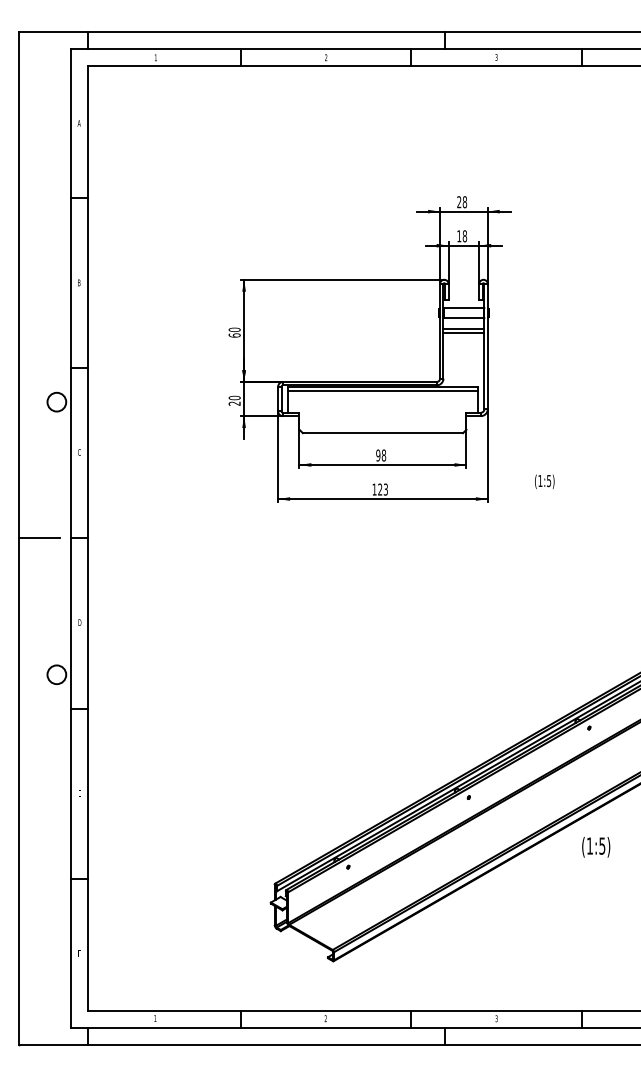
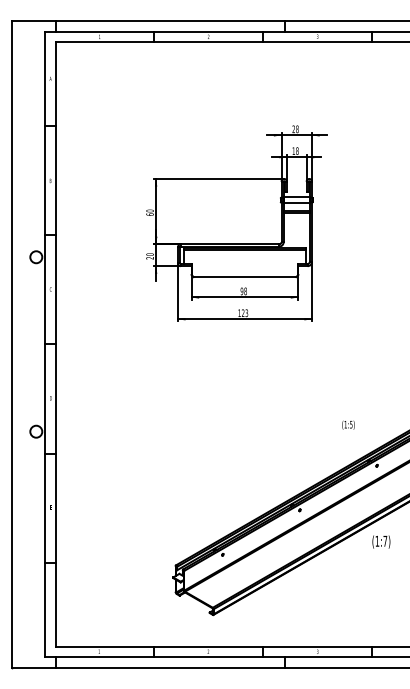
text: (544, 480) -> (348, 424), moved
line: (39, 538) -> (25, 344), removed
text: (602, 846) -> (385, 541), (1:5) -> (1:7)

